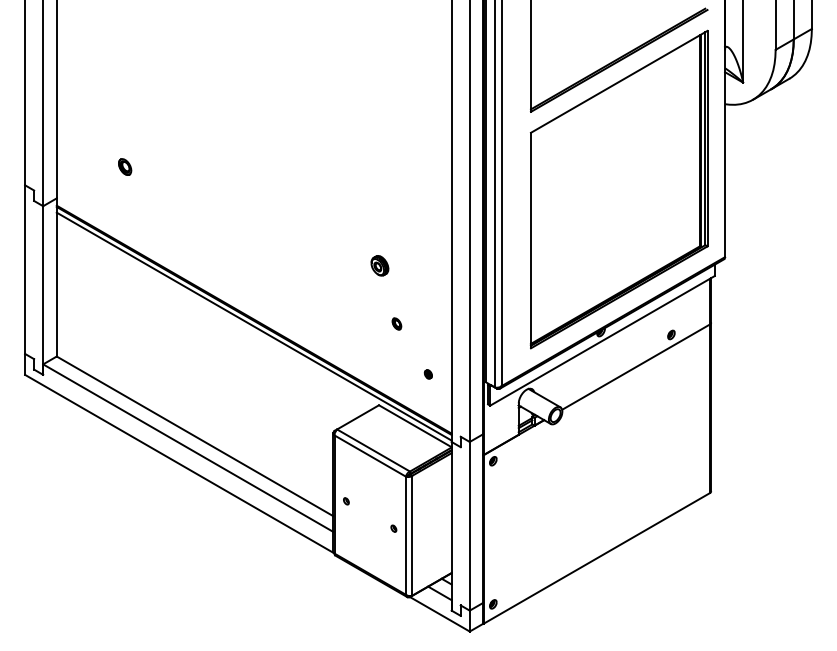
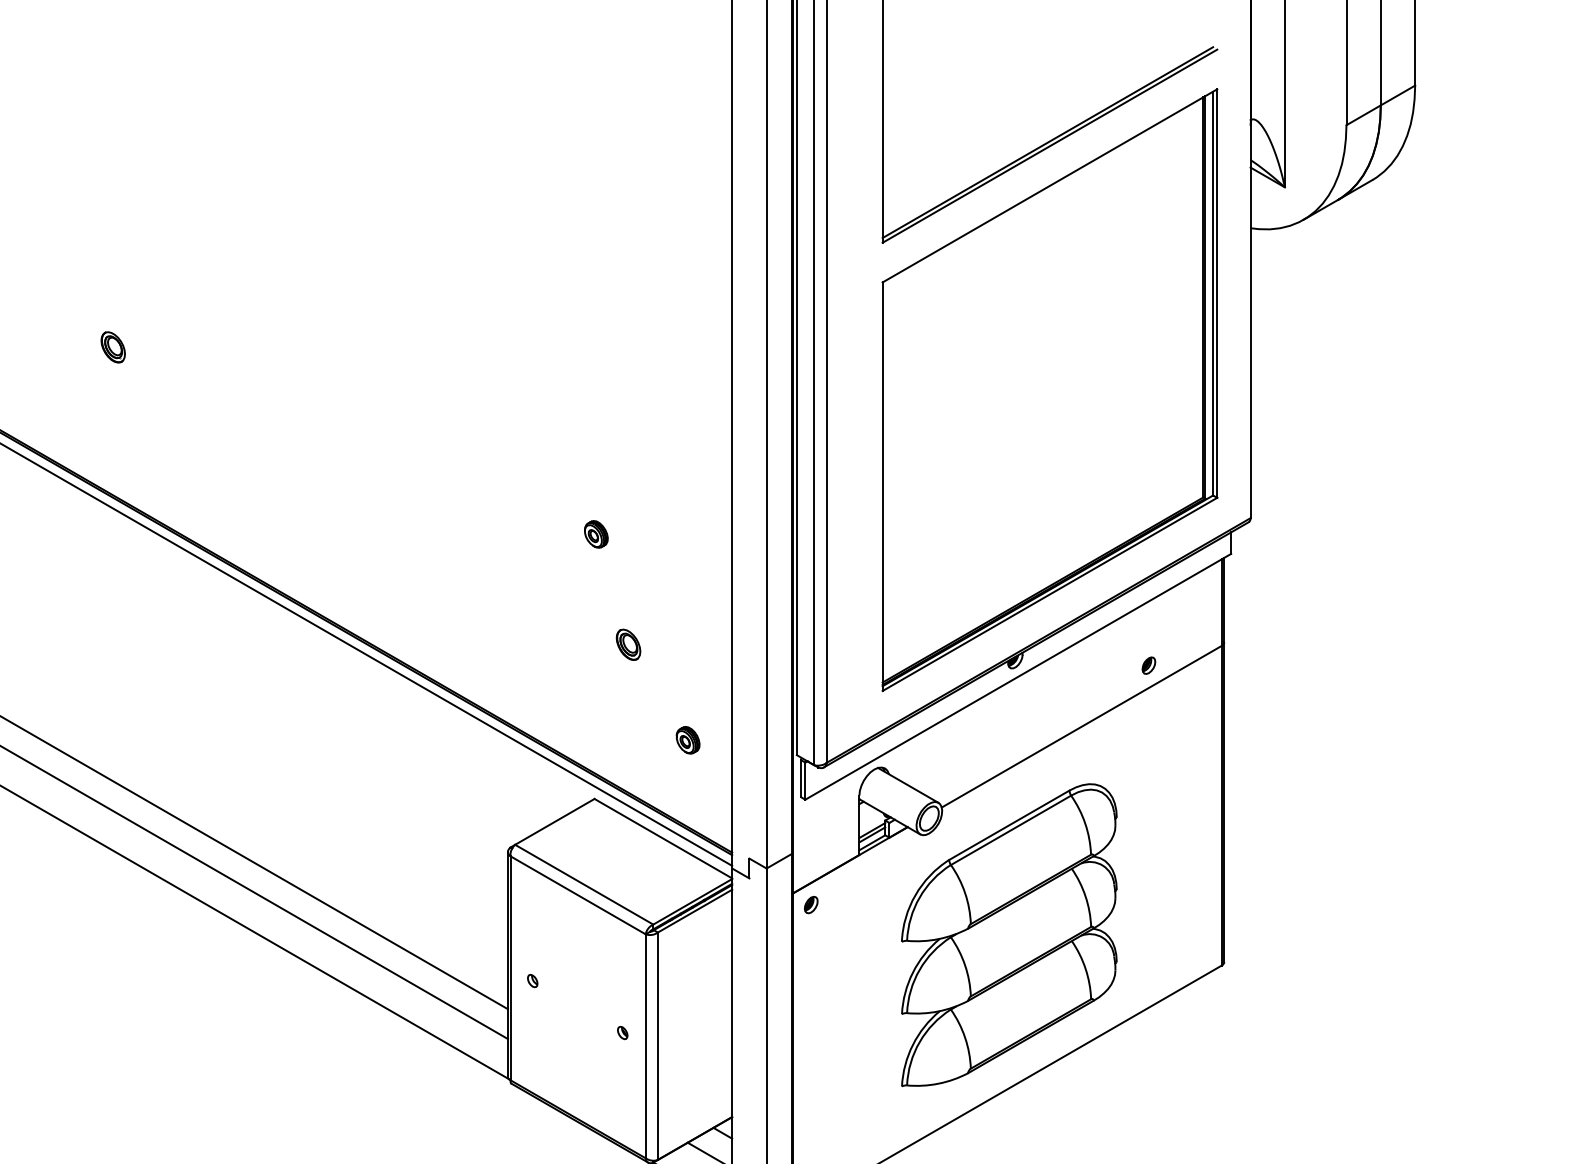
part: (379, 265) -> (595, 533), size x0.71
part: (396, 323) -> (627, 643), size x1.43
part: (428, 374) -> (688, 740), size x1.67
part: (597, 476) -> (1008, 933), added

